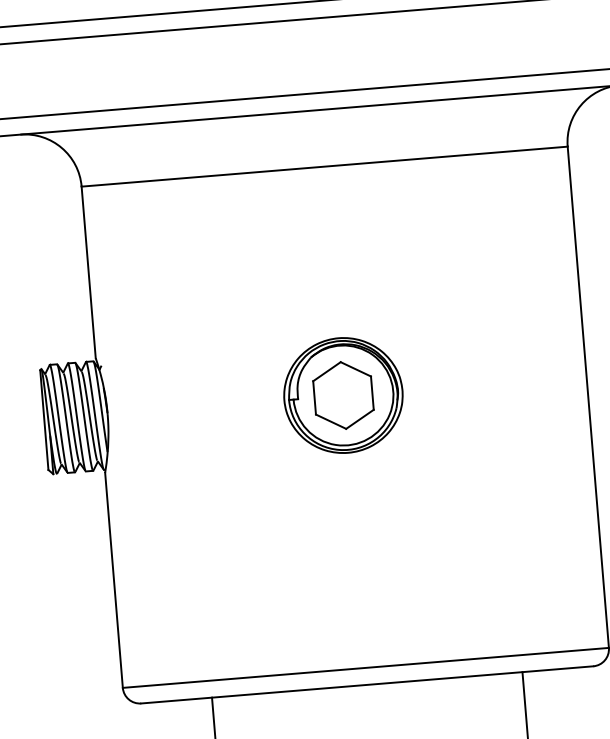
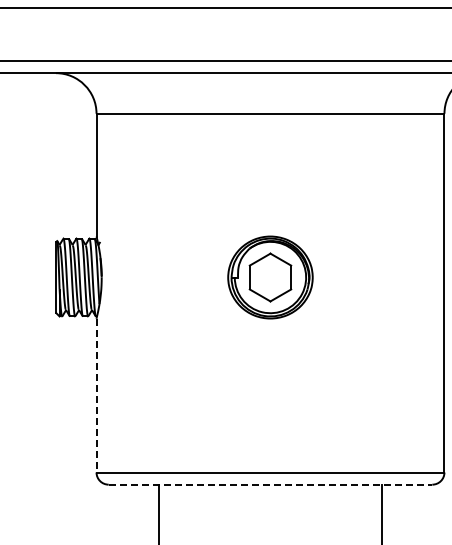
line: (113, 580) -> (96, 395), solid -> dashed
line: (367, 684) -> (270, 484), solid -> dashed

